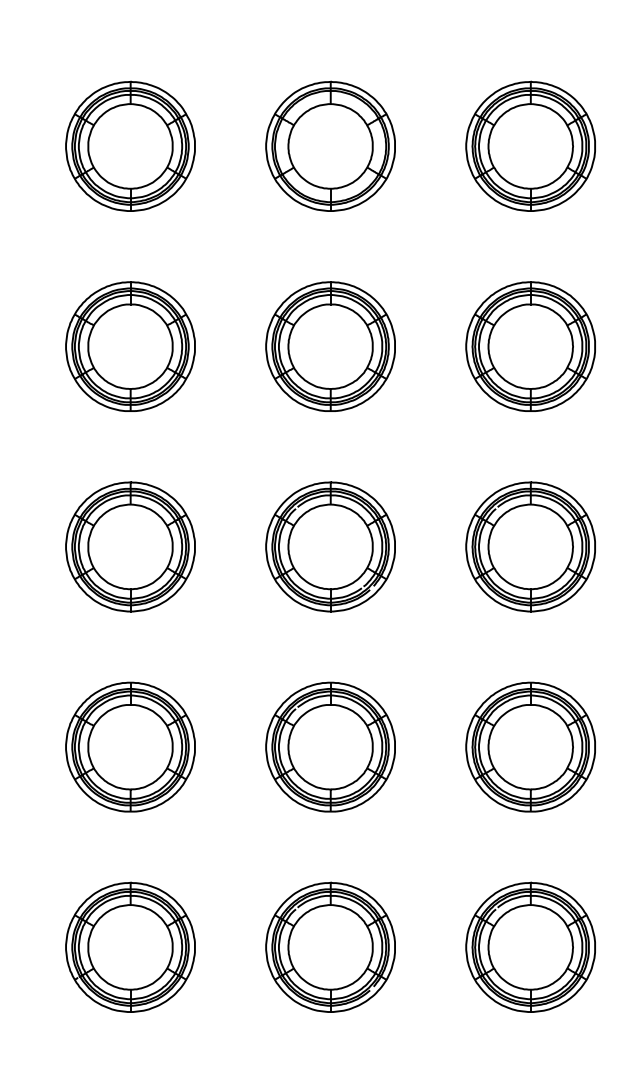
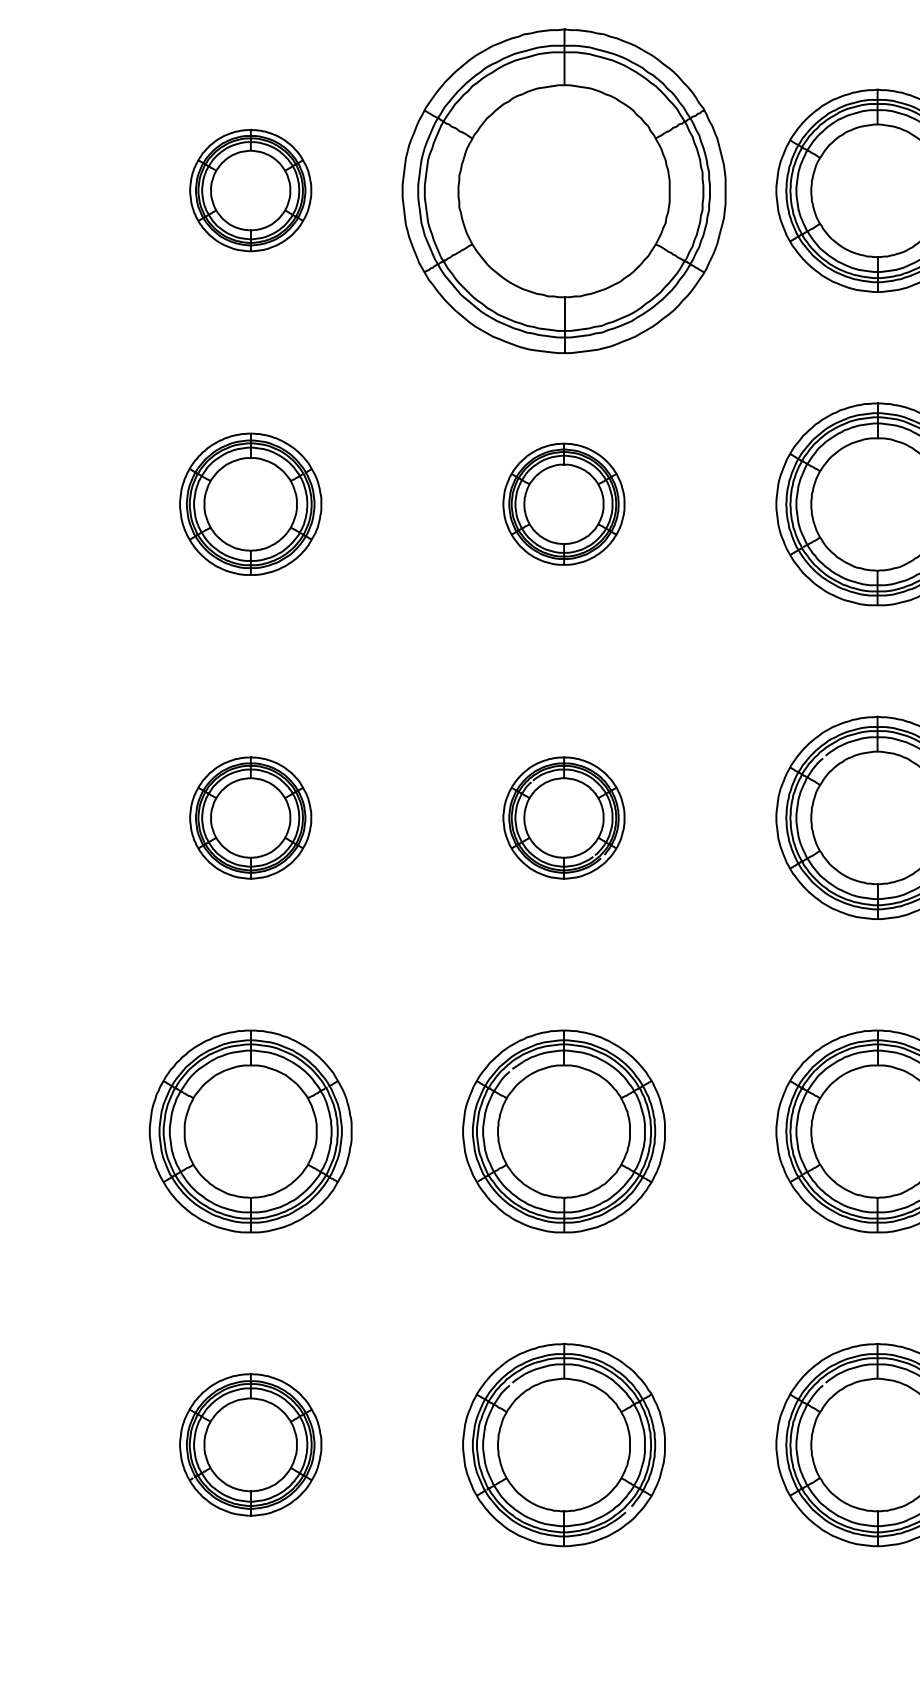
part: (130, 145) -> (250, 189), size x0.6
part: (330, 145) -> (563, 189), size x1.6
part: (130, 346) -> (250, 504), size x0.7
part: (330, 346) -> (563, 504), size x0.6
part: (130, 546) -> (250, 817), size x0.6
part: (330, 546) -> (563, 817), size x0.6
part: (130, 946) -> (250, 1443), size x0.7

